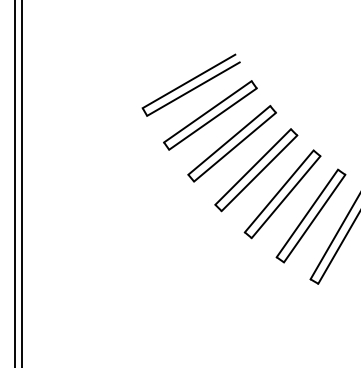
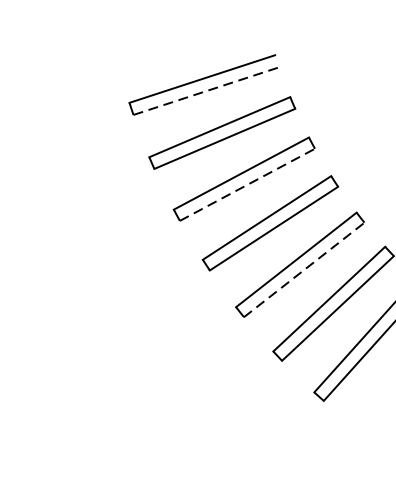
line: (193, 88) -> (206, 90), solid -> dashed
line: (235, 146) -> (248, 183), solid -> dashed
line: (286, 196) -> (305, 269), solid -> dashed

